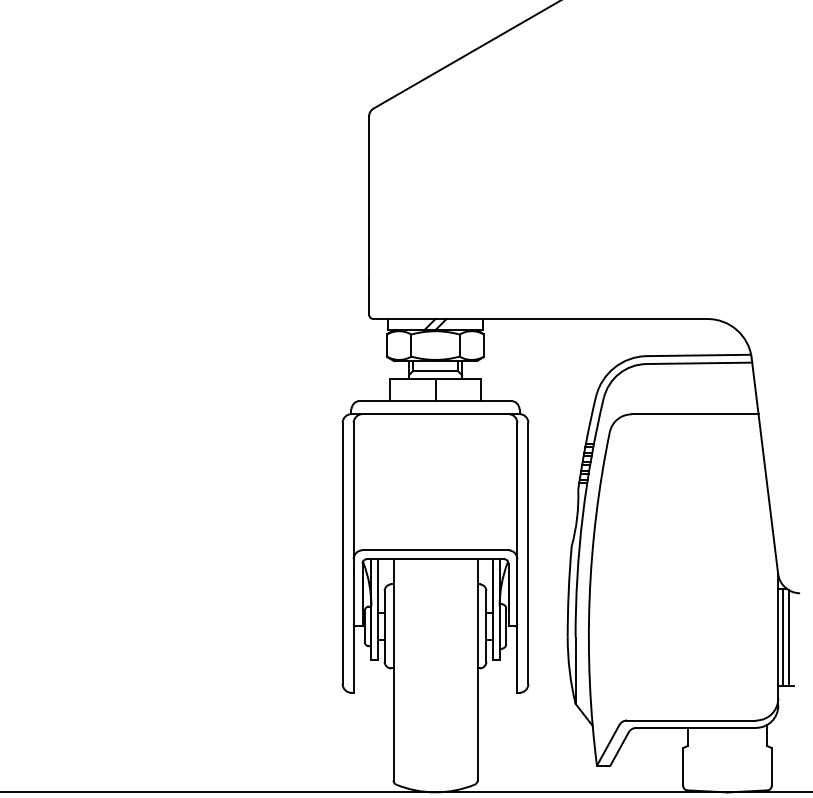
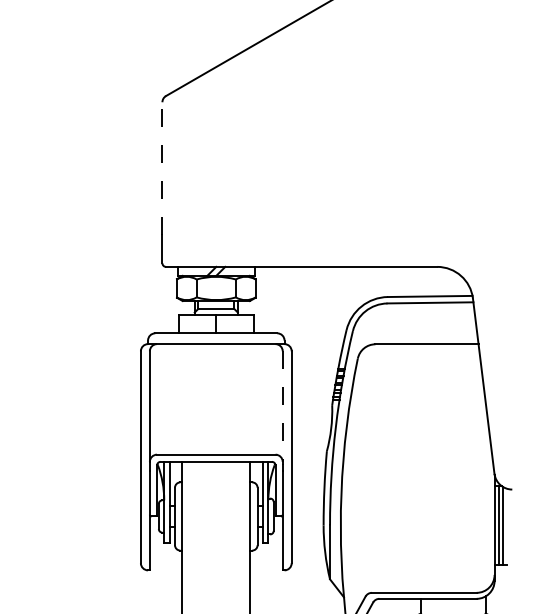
line: (369, 197) -> (162, 168), solid -> dashed
line: (517, 493) -> (282, 408), solid -> dashed

